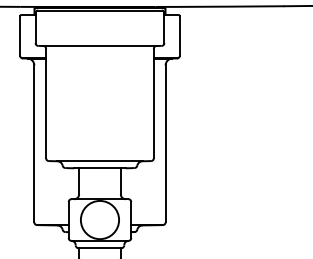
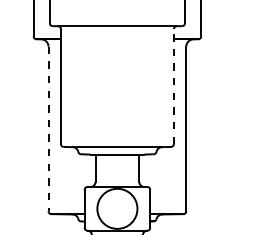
line: (153, 103) -> (173, 86), solid -> dashed
line: (34, 144) -> (48, 129), solid -> dashed

